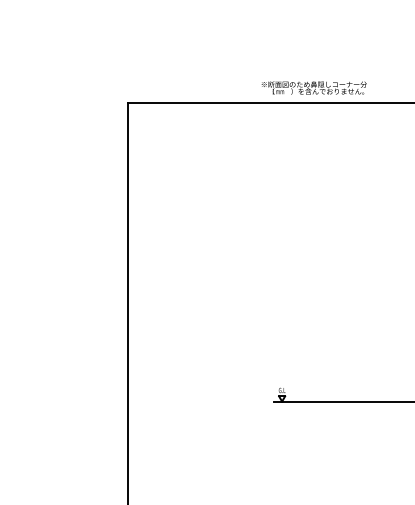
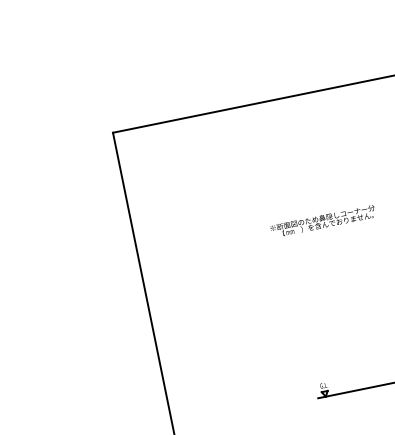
text: (313, 87) -> (322, 221), moved

